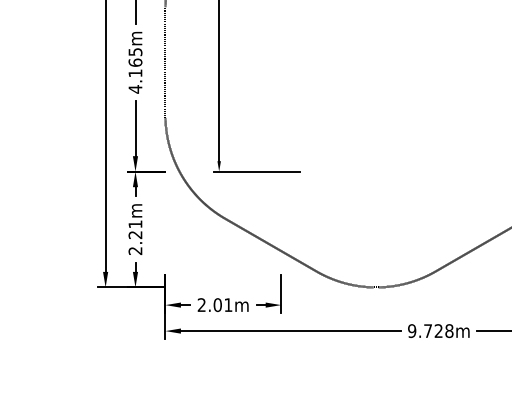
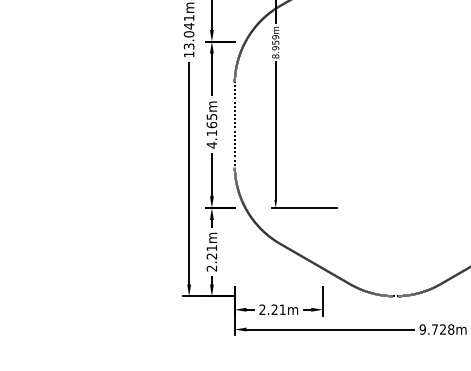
text: (217, 304) -> (274, 309), 2.01m -> 2.21m

